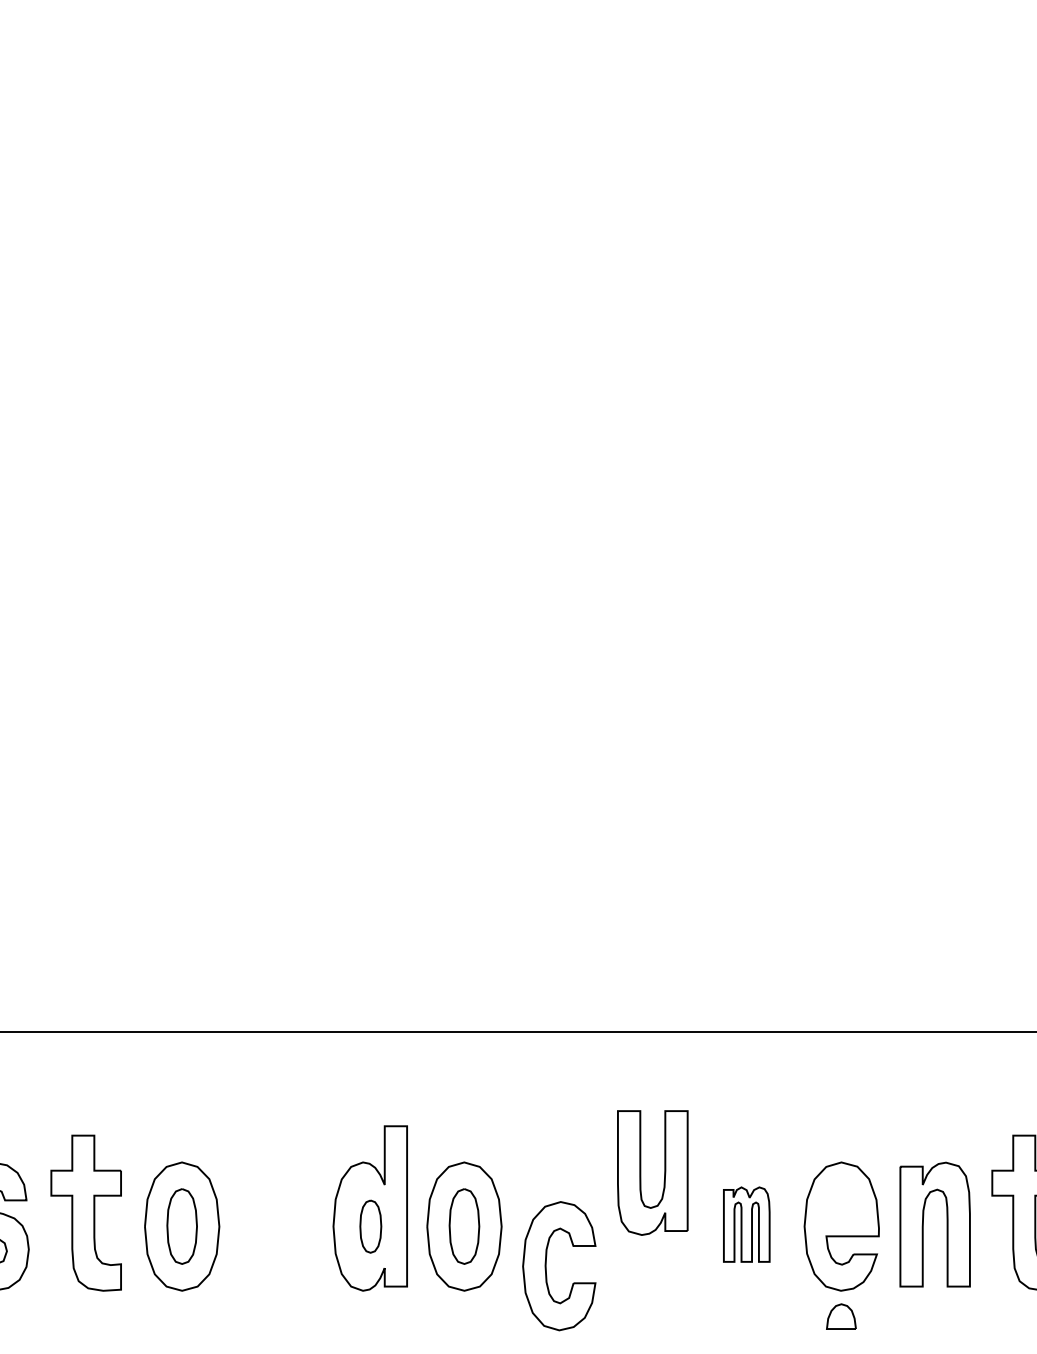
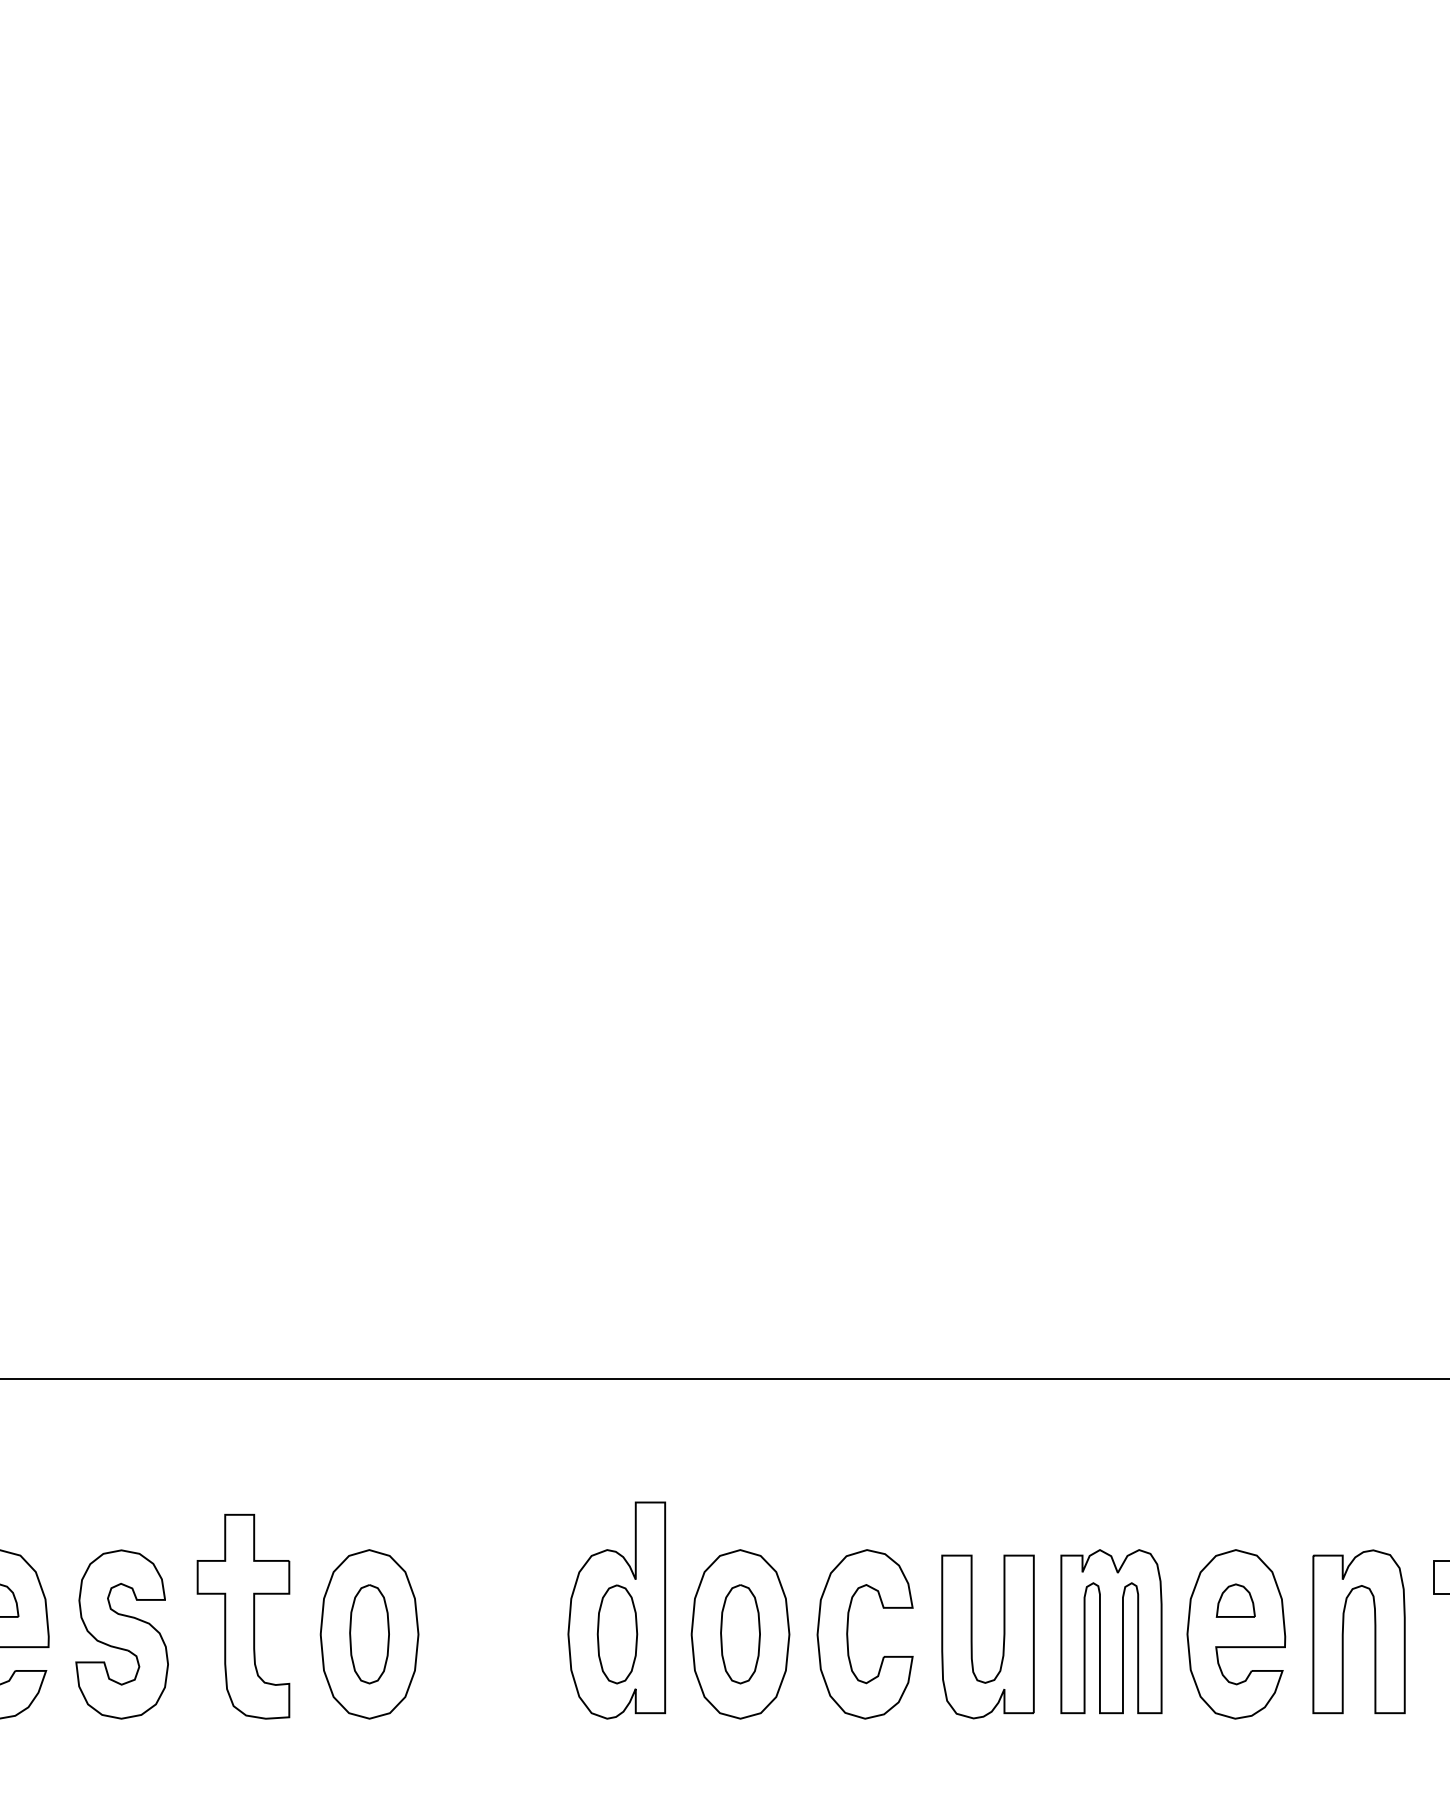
part: (640, 1172) -> (972, 1636), moved
part: (746, 1224) -> (1111, 1631), size x1.67
part: (370, 1226) -> (617, 1634), size x1.43
part: (546, 1266) -> (848, 1634), moved
part: (841, 1316) -> (1235, 1600), moved

